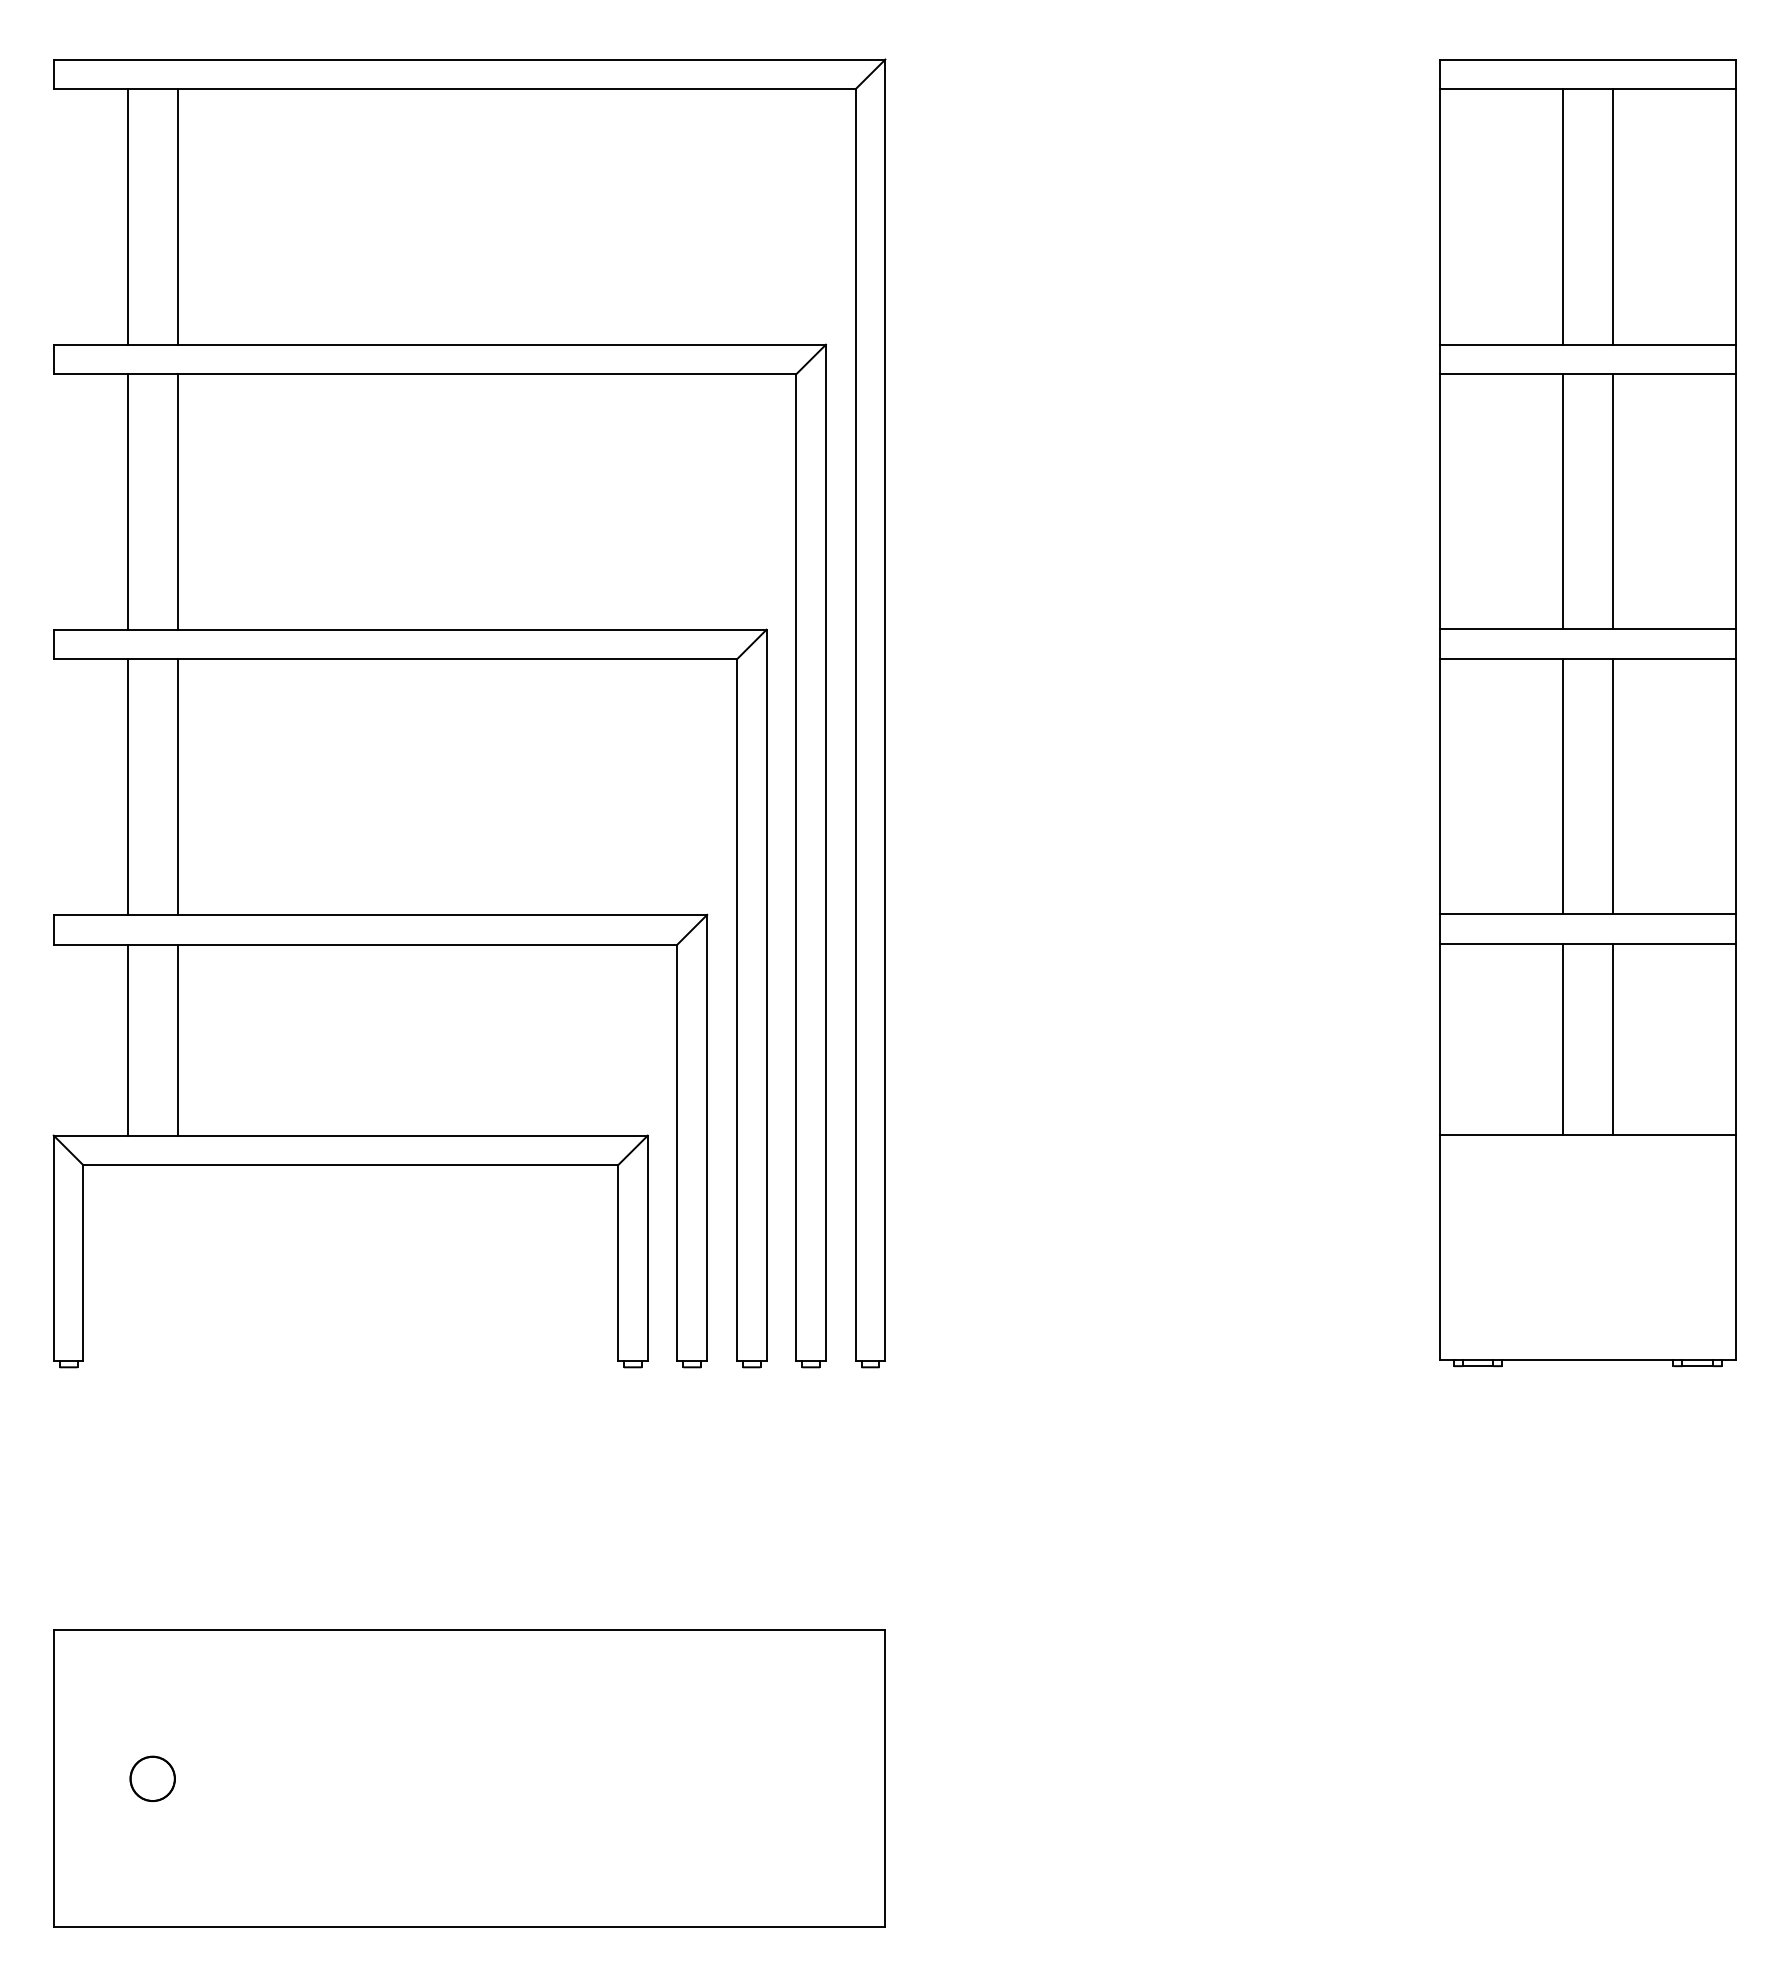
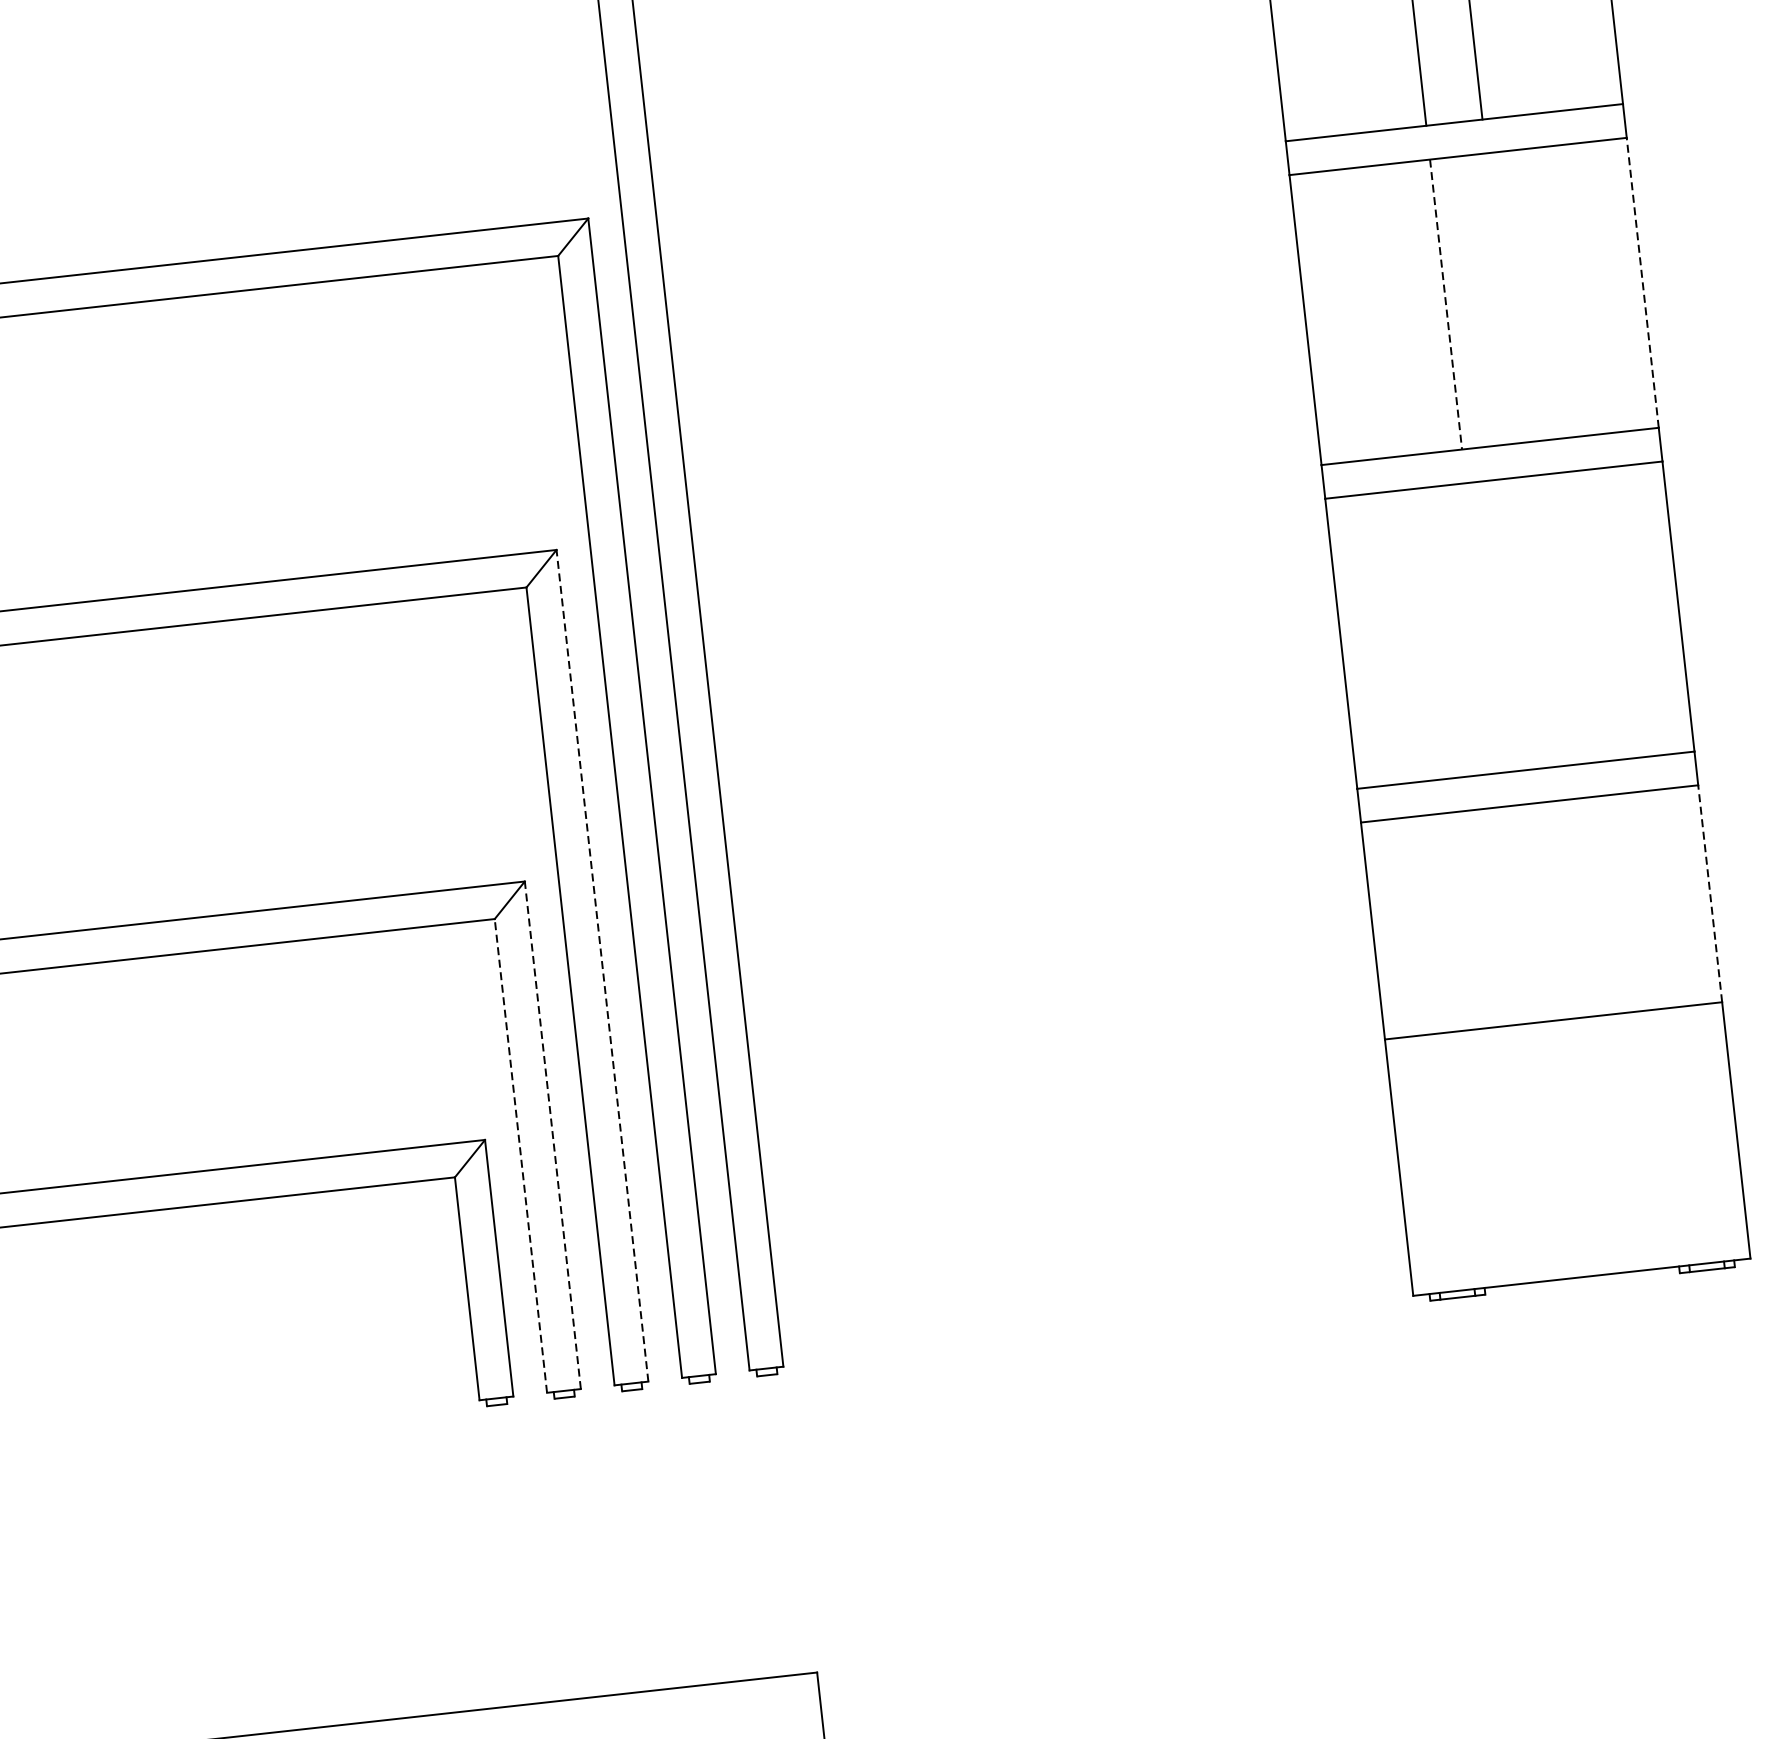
line: (1563, 501) -> (1446, 304), solid -> dashed
line: (1612, 501) -> (1502, 298), removed
line: (1736, 501) -> (1642, 282), solid -> dashed
line: (1563, 786) -> (1482, 628), removed
line: (1612, 786) -> (1537, 621), removed
line: (766, 995) -> (602, 965), solid -> dashed
line: (1563, 1038) -> (1513, 914), removed
line: (1612, 1038) -> (1569, 908), removed
line: (1736, 1038) -> (1710, 892), solid -> dashed
line: (707, 1137) -> (553, 1134), solid -> dashed
line: (677, 1152) -> (520, 1155), solid -> dashed

